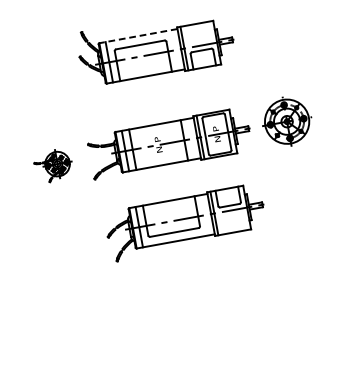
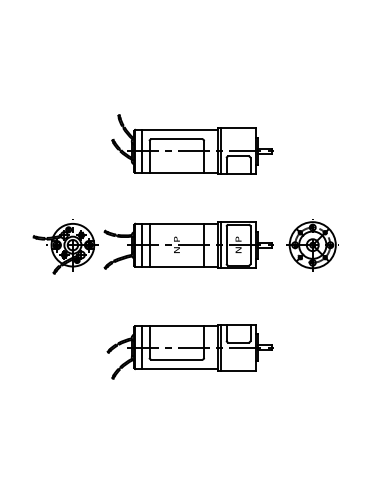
line: (138, 35) -> (176, 129), dashed -> solid
part: (53, 165) -> (65, 246), size x1.67
part: (185, 222) -> (189, 351), moved

